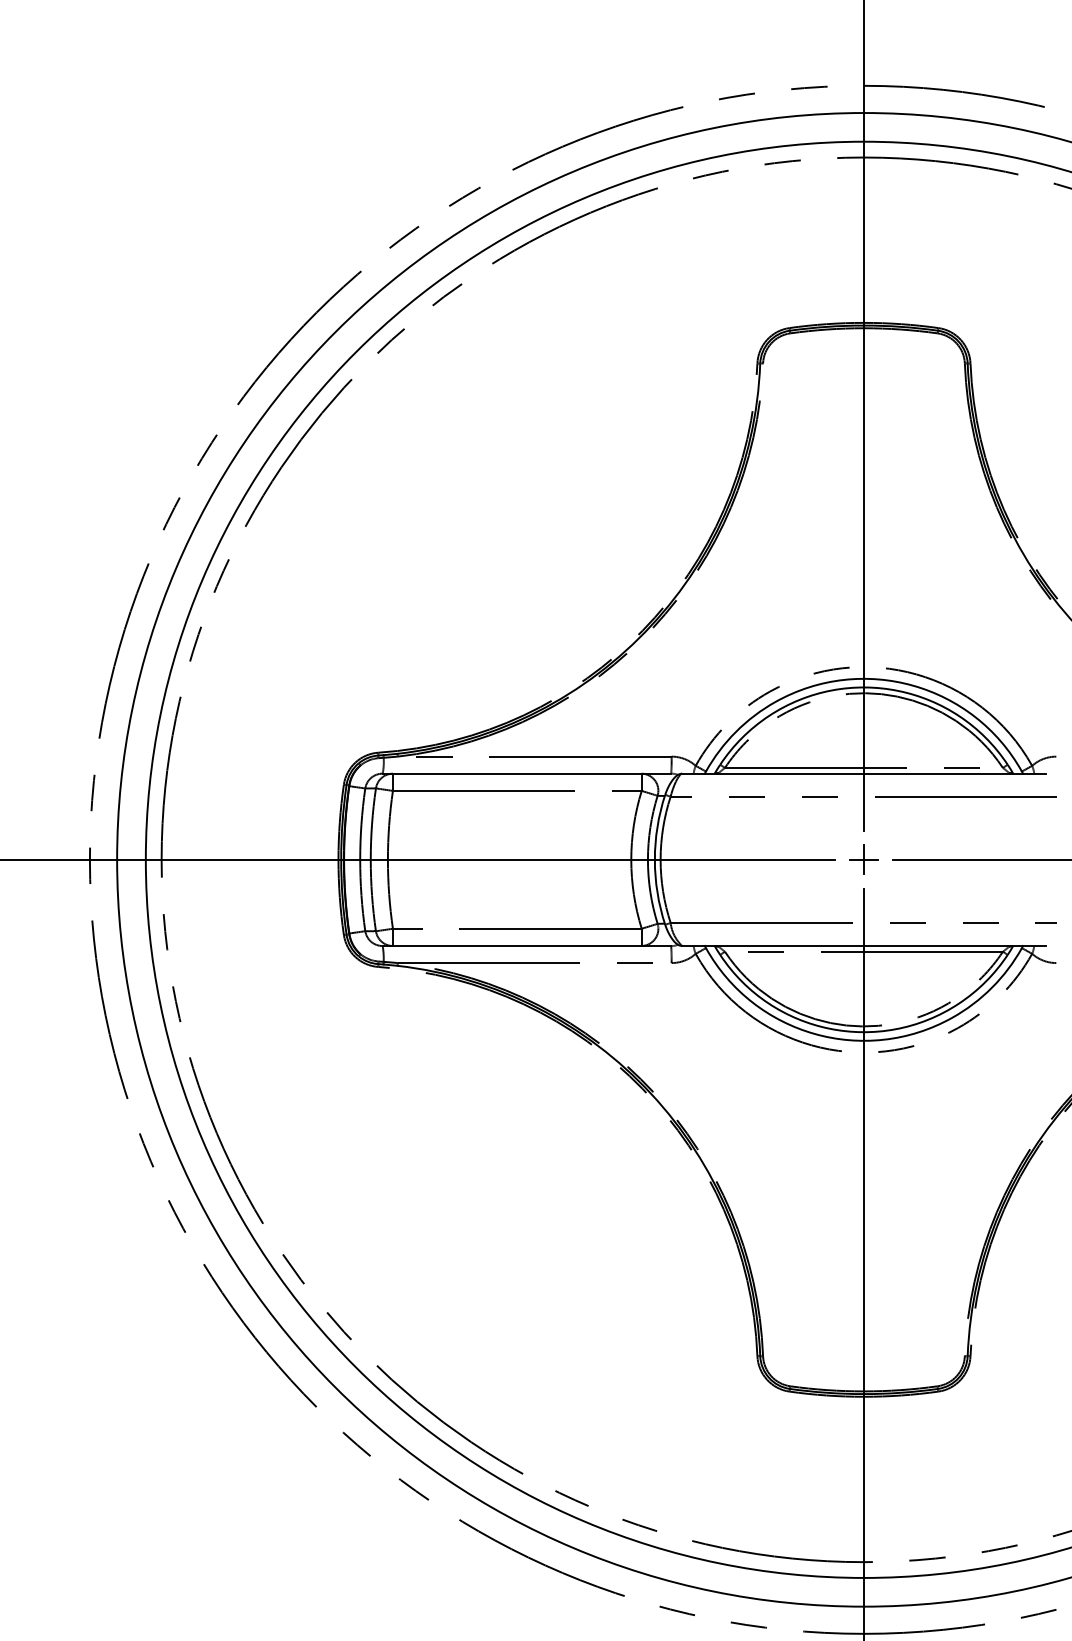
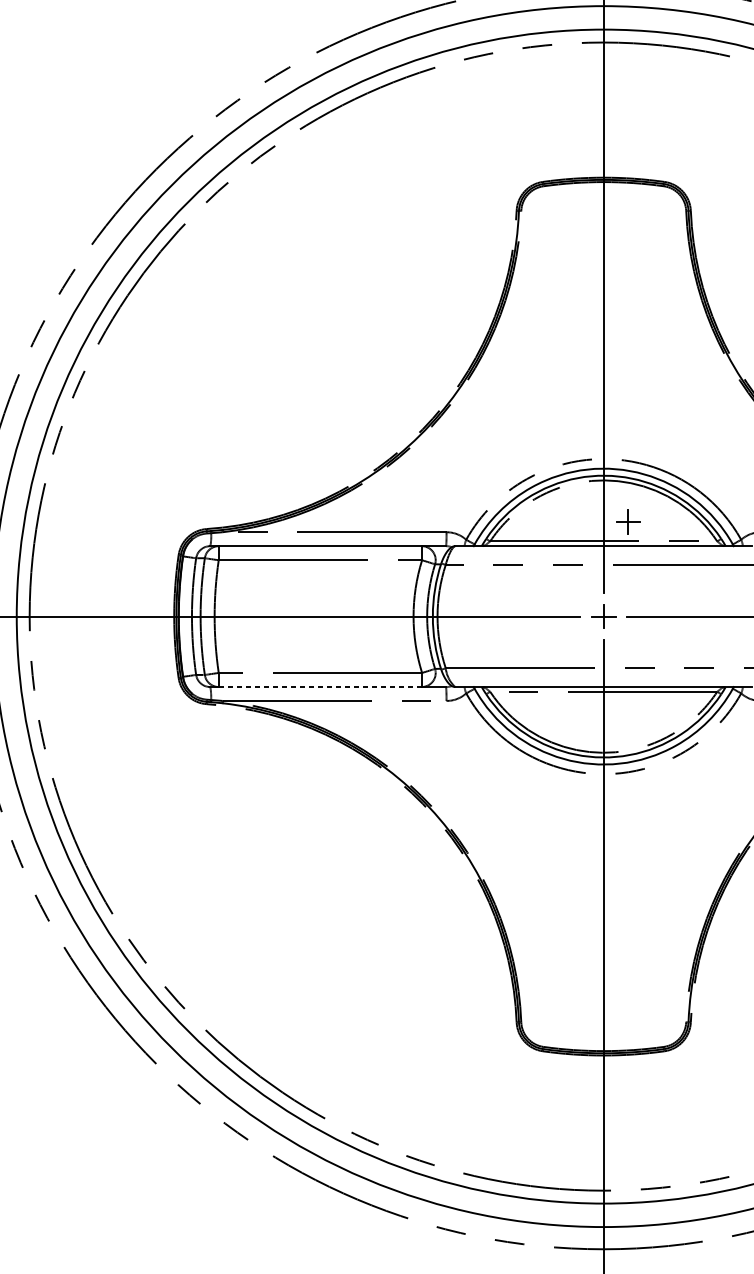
part: (893, 743) -> (627, 521), added
line: (517, 946) -> (320, 687), solid -> dashed

